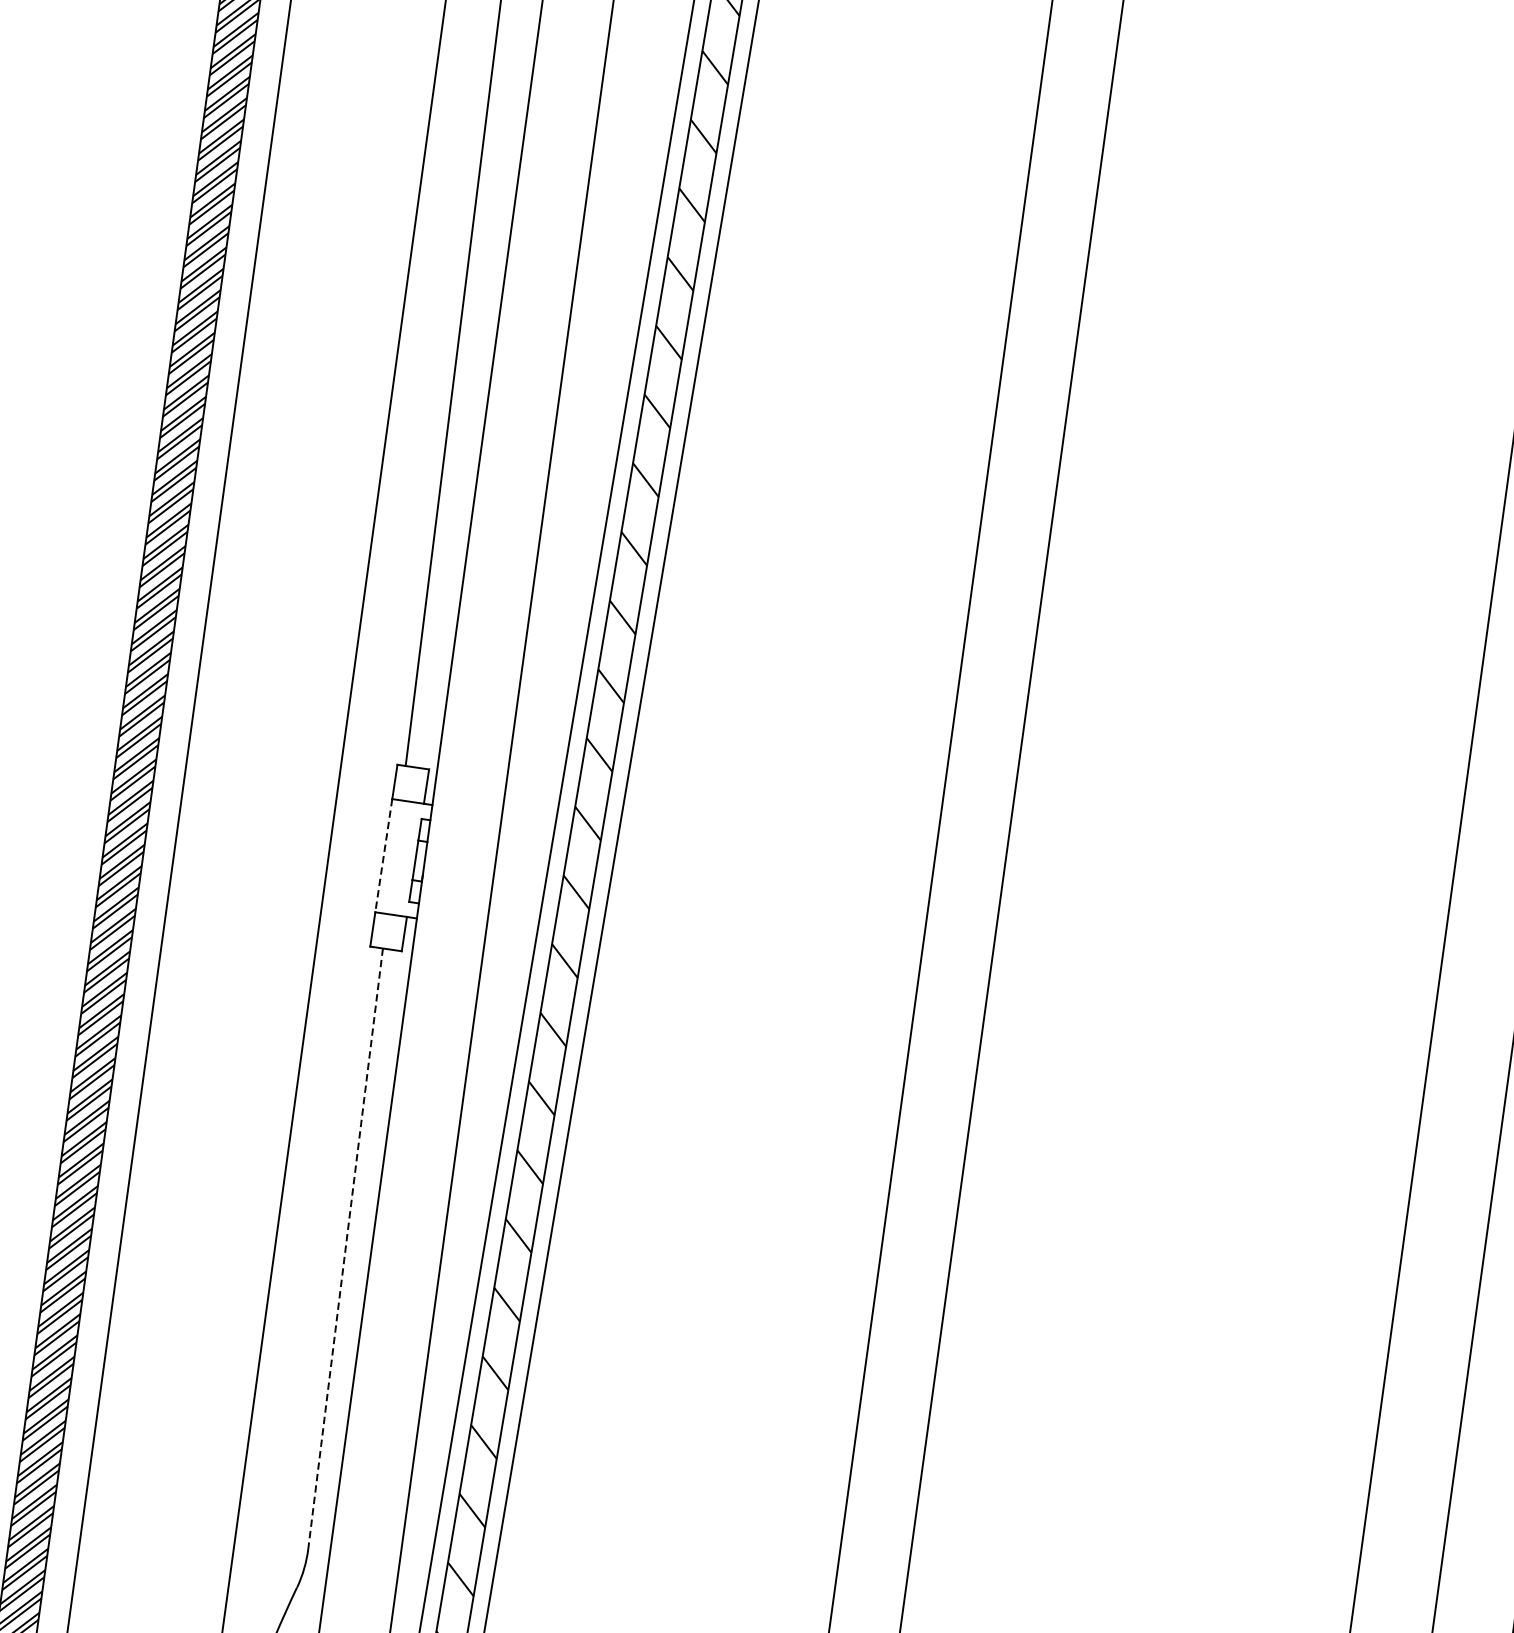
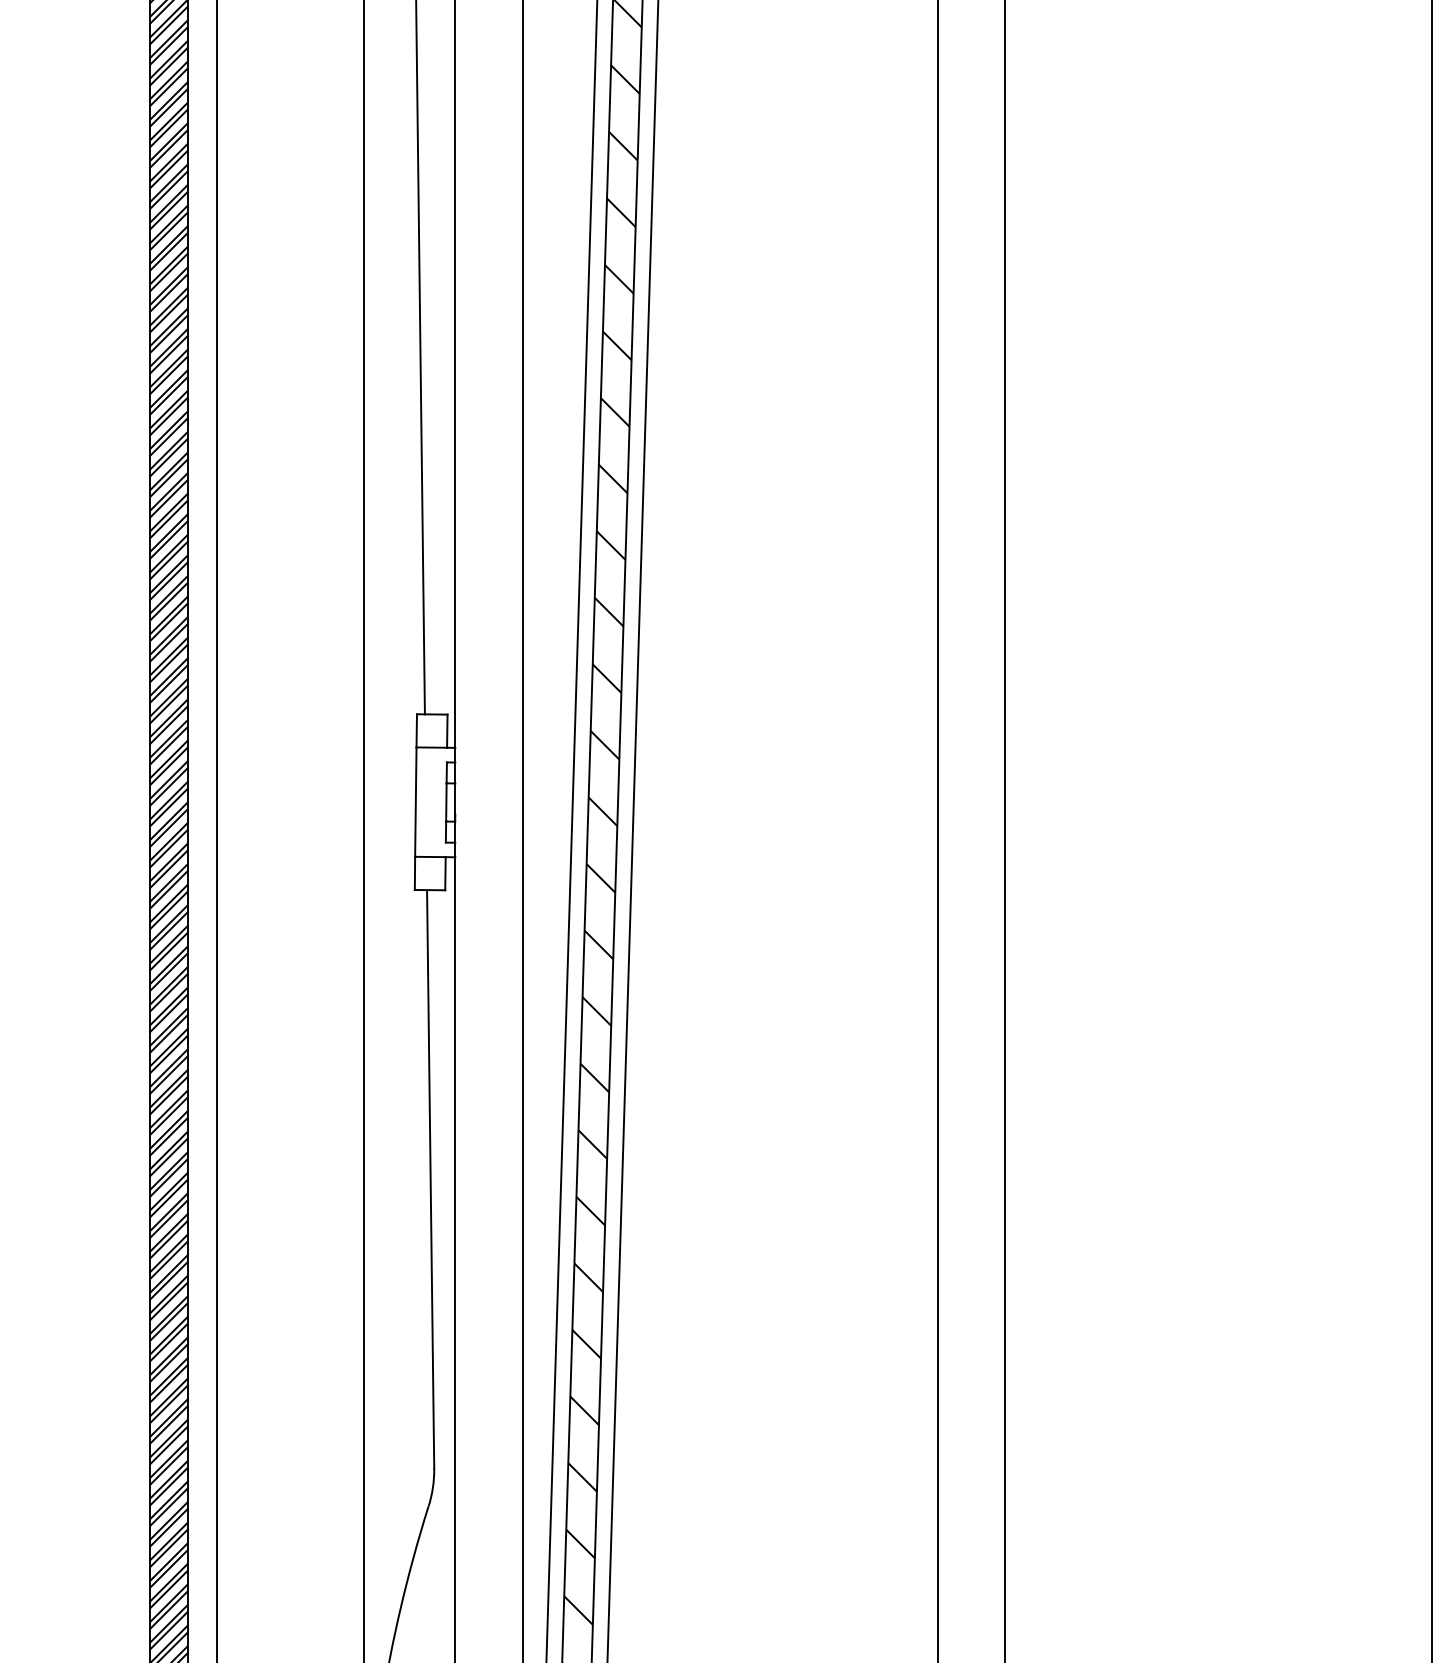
line: (383, 856) -> (415, 802), dashed -> solid
line: (345, 1248) -> (430, 1179), dashed -> solid

